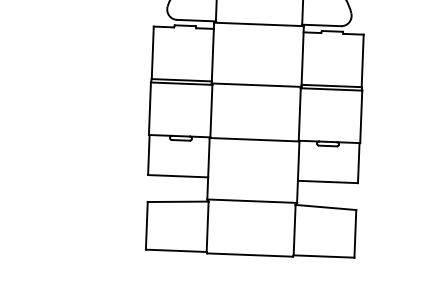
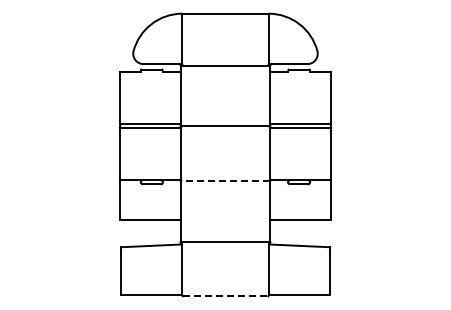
line: (254, 139) -> (225, 180), solid -> dashed
line: (250, 255) -> (225, 296), solid -> dashed

